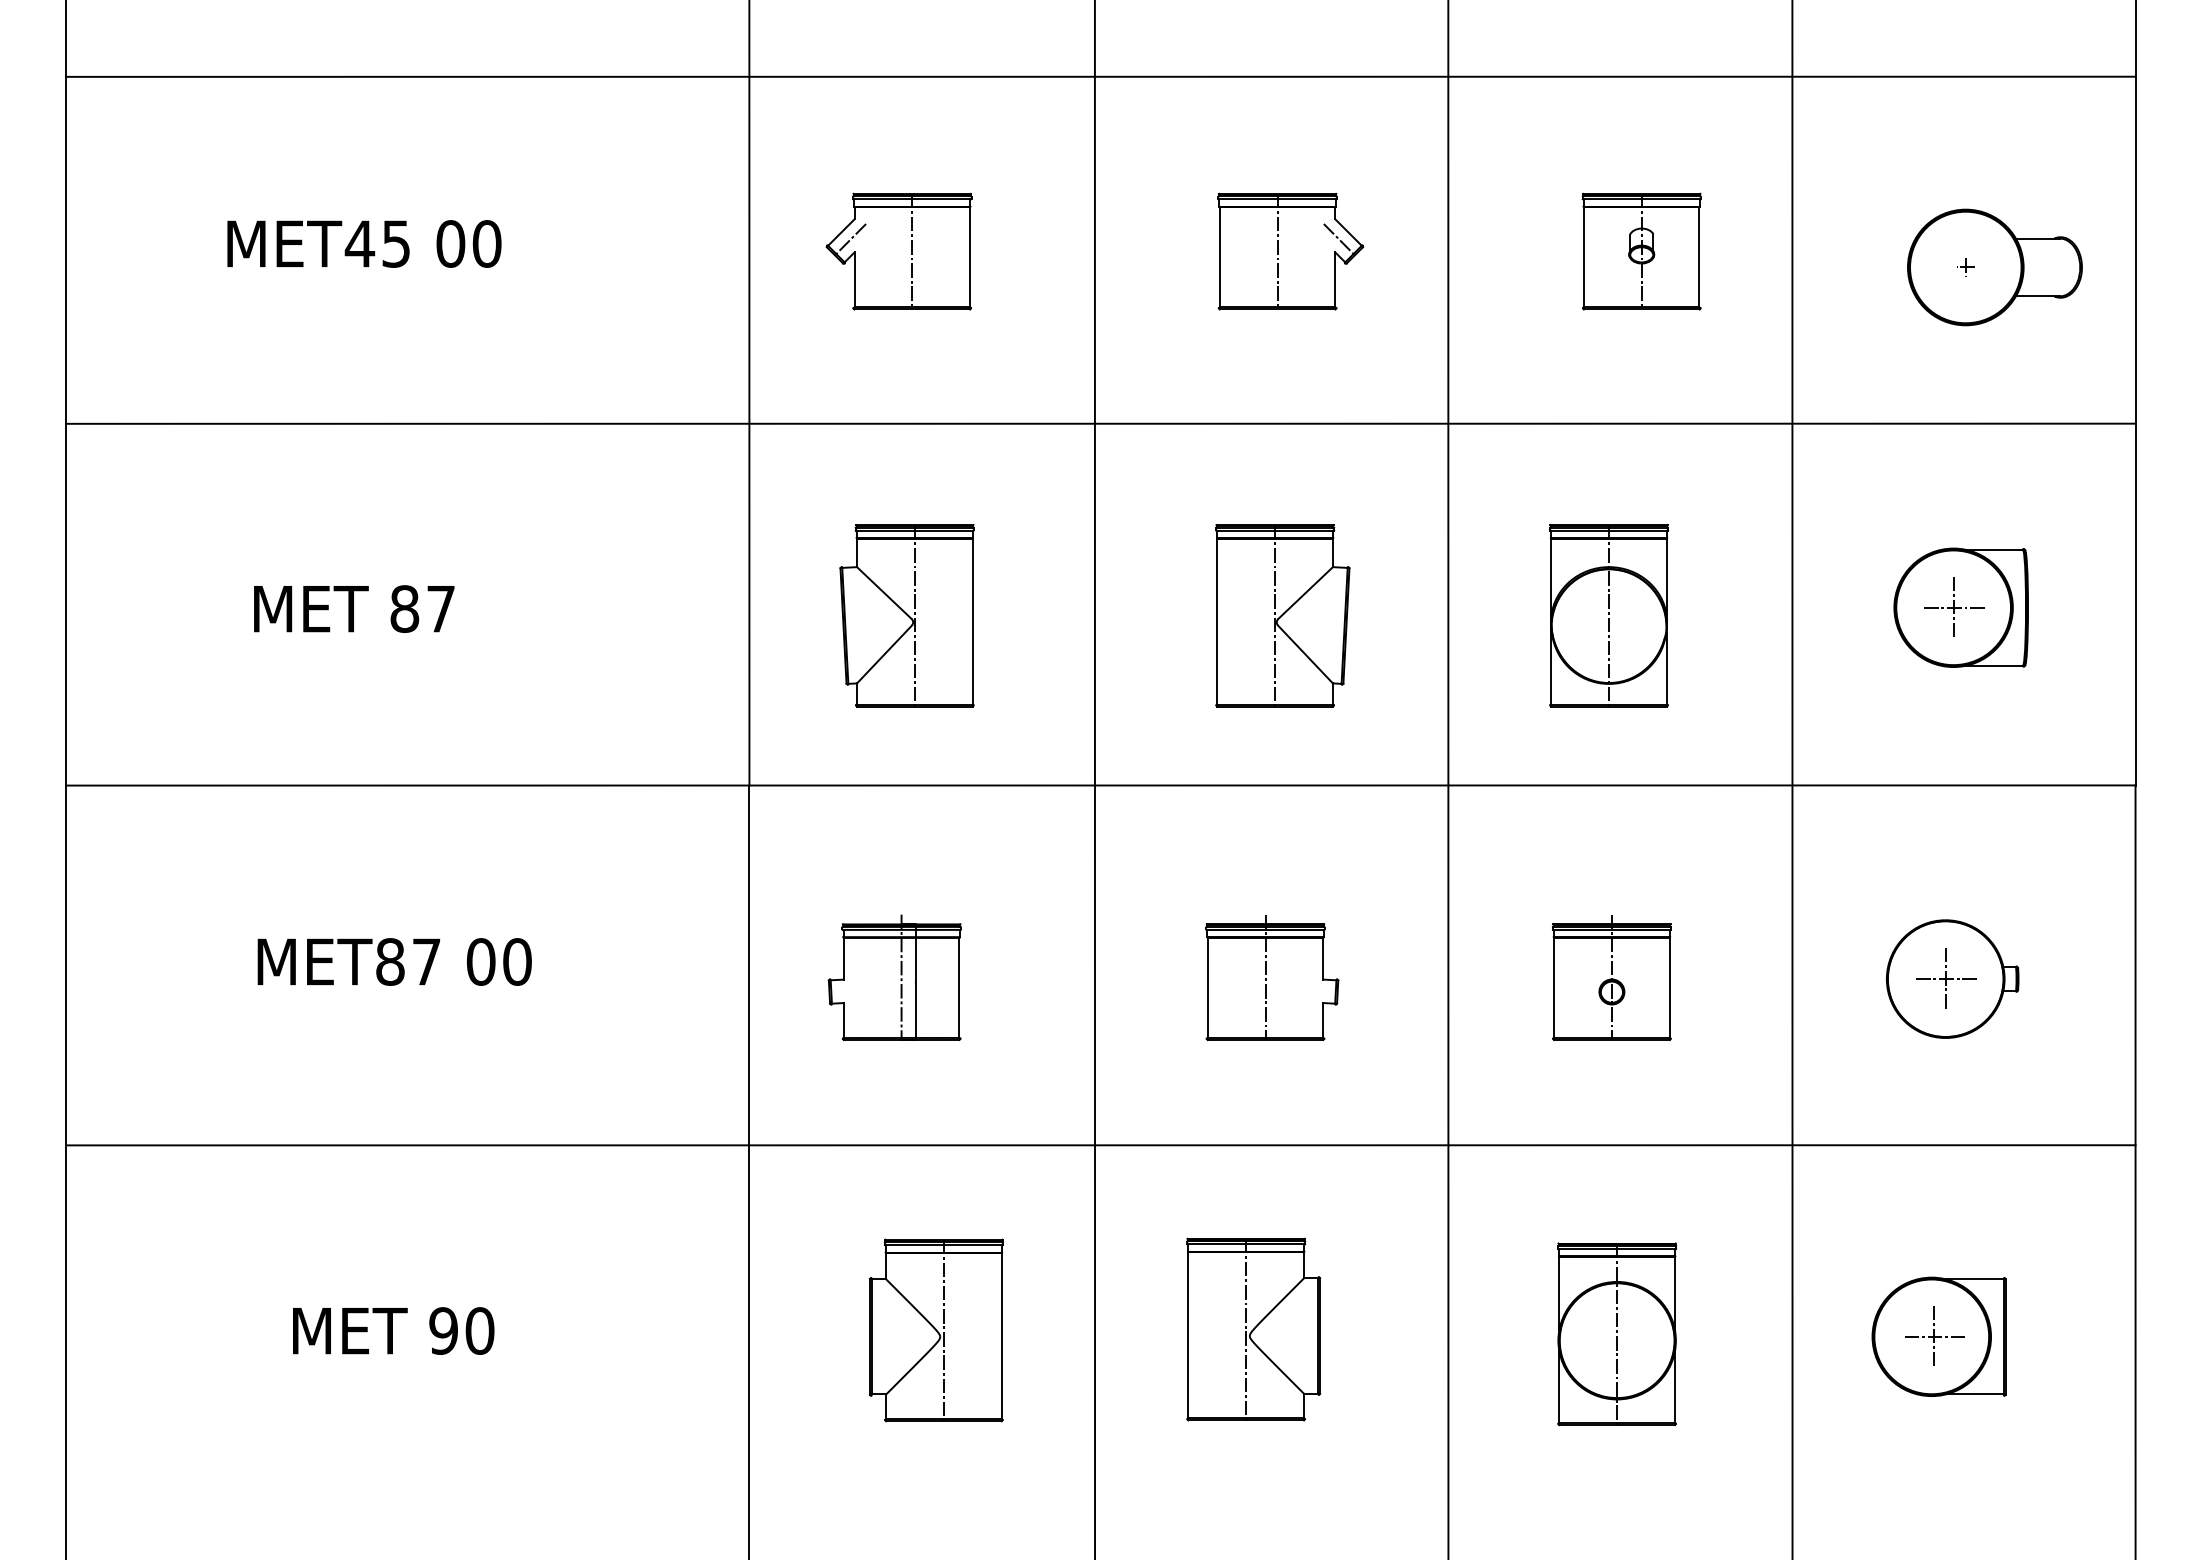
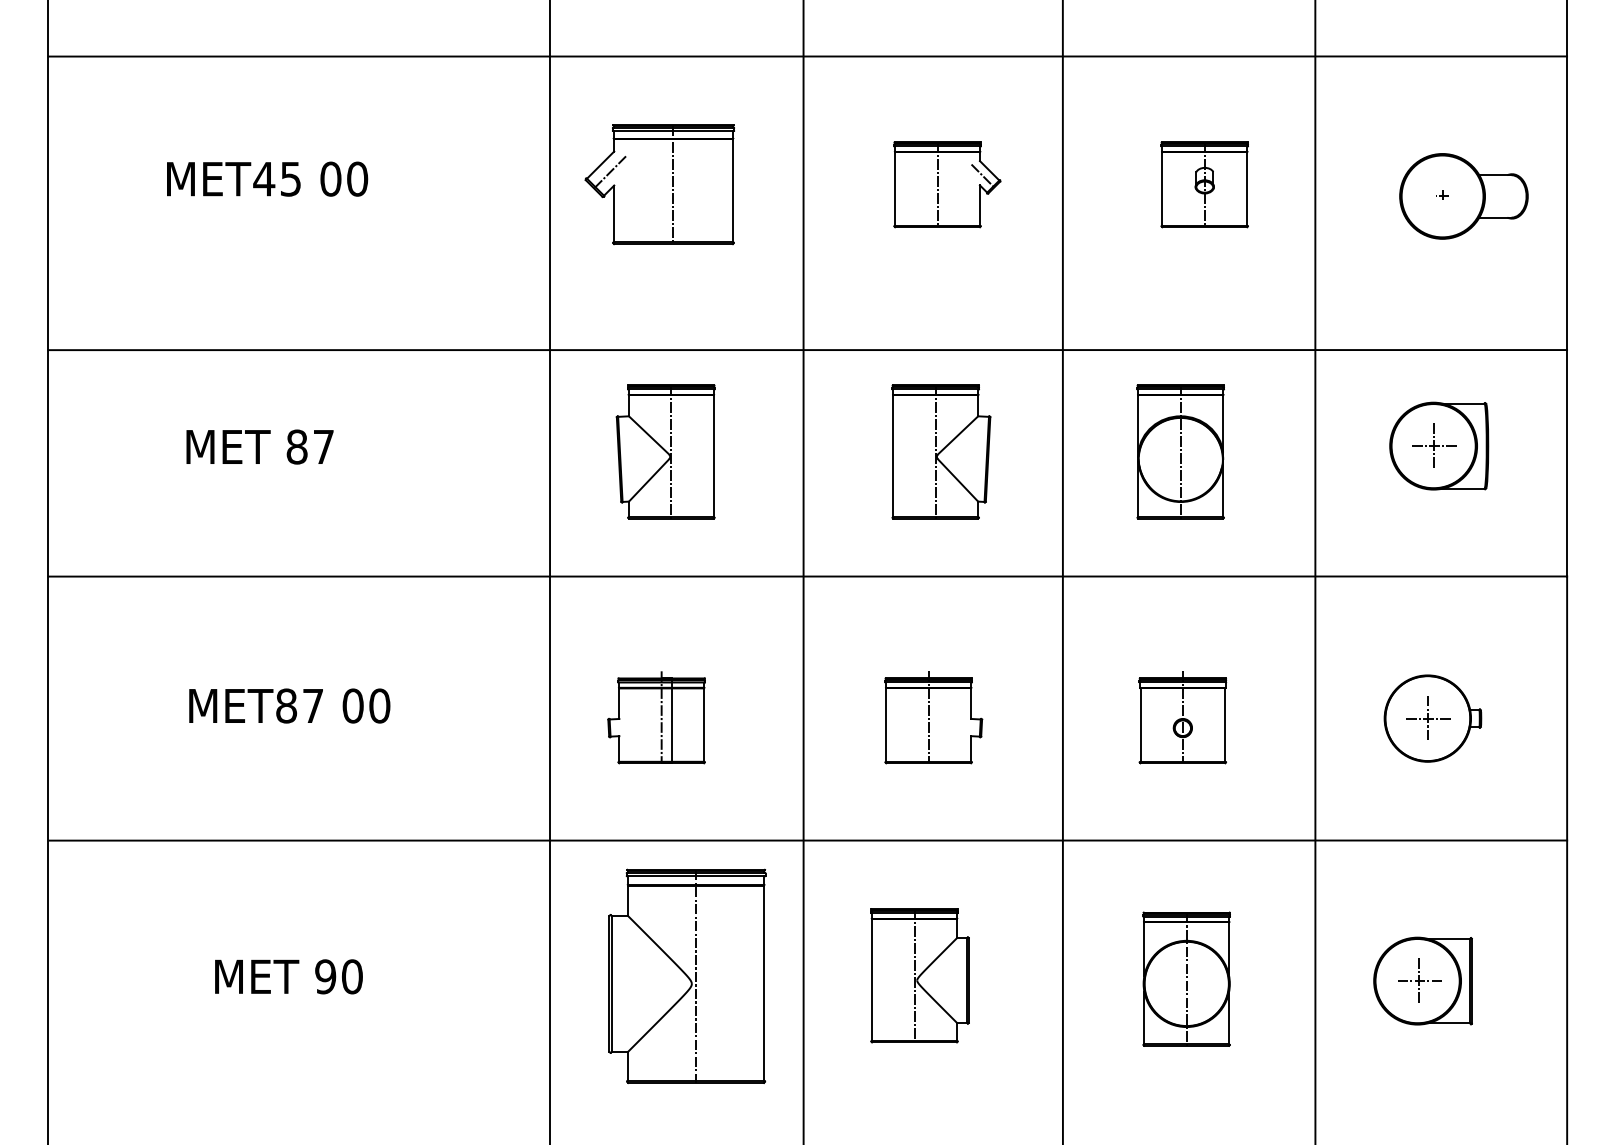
part: (898, 251) -> (659, 184), size x1.4
line: (1100, 424) -> (807, 350), moved
part: (935, 1330) -> (686, 976), size x1.6

